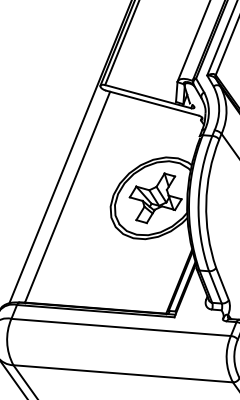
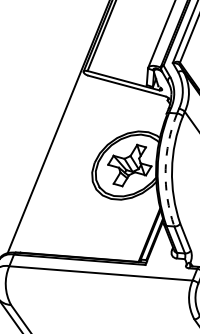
line: (67, 196) -> (56, 164), removed
arc: (198, 203) -> (165, 169), solid -> dashed
line: (122, 373) -> (102, 311), removed

